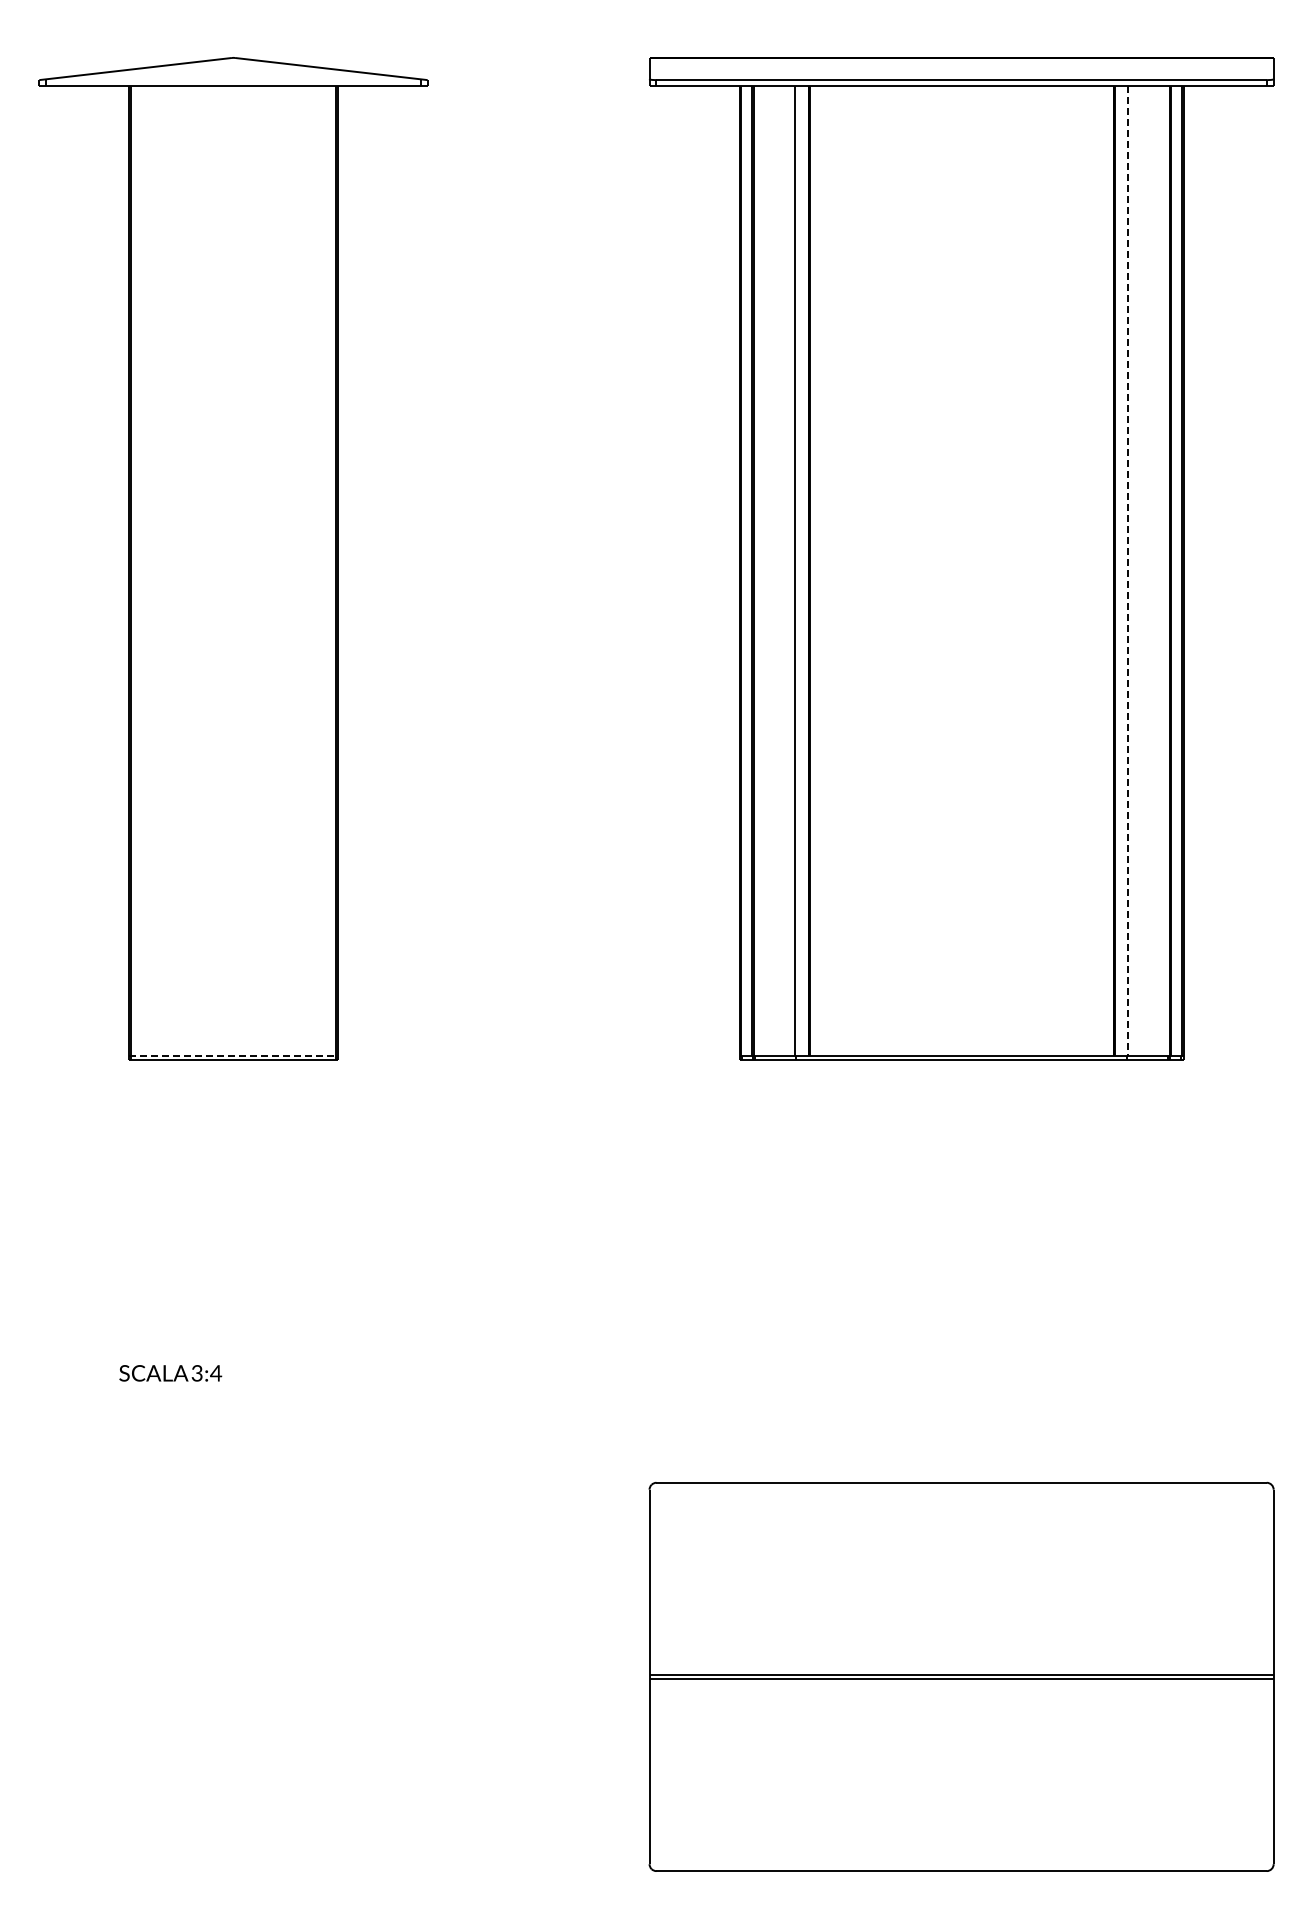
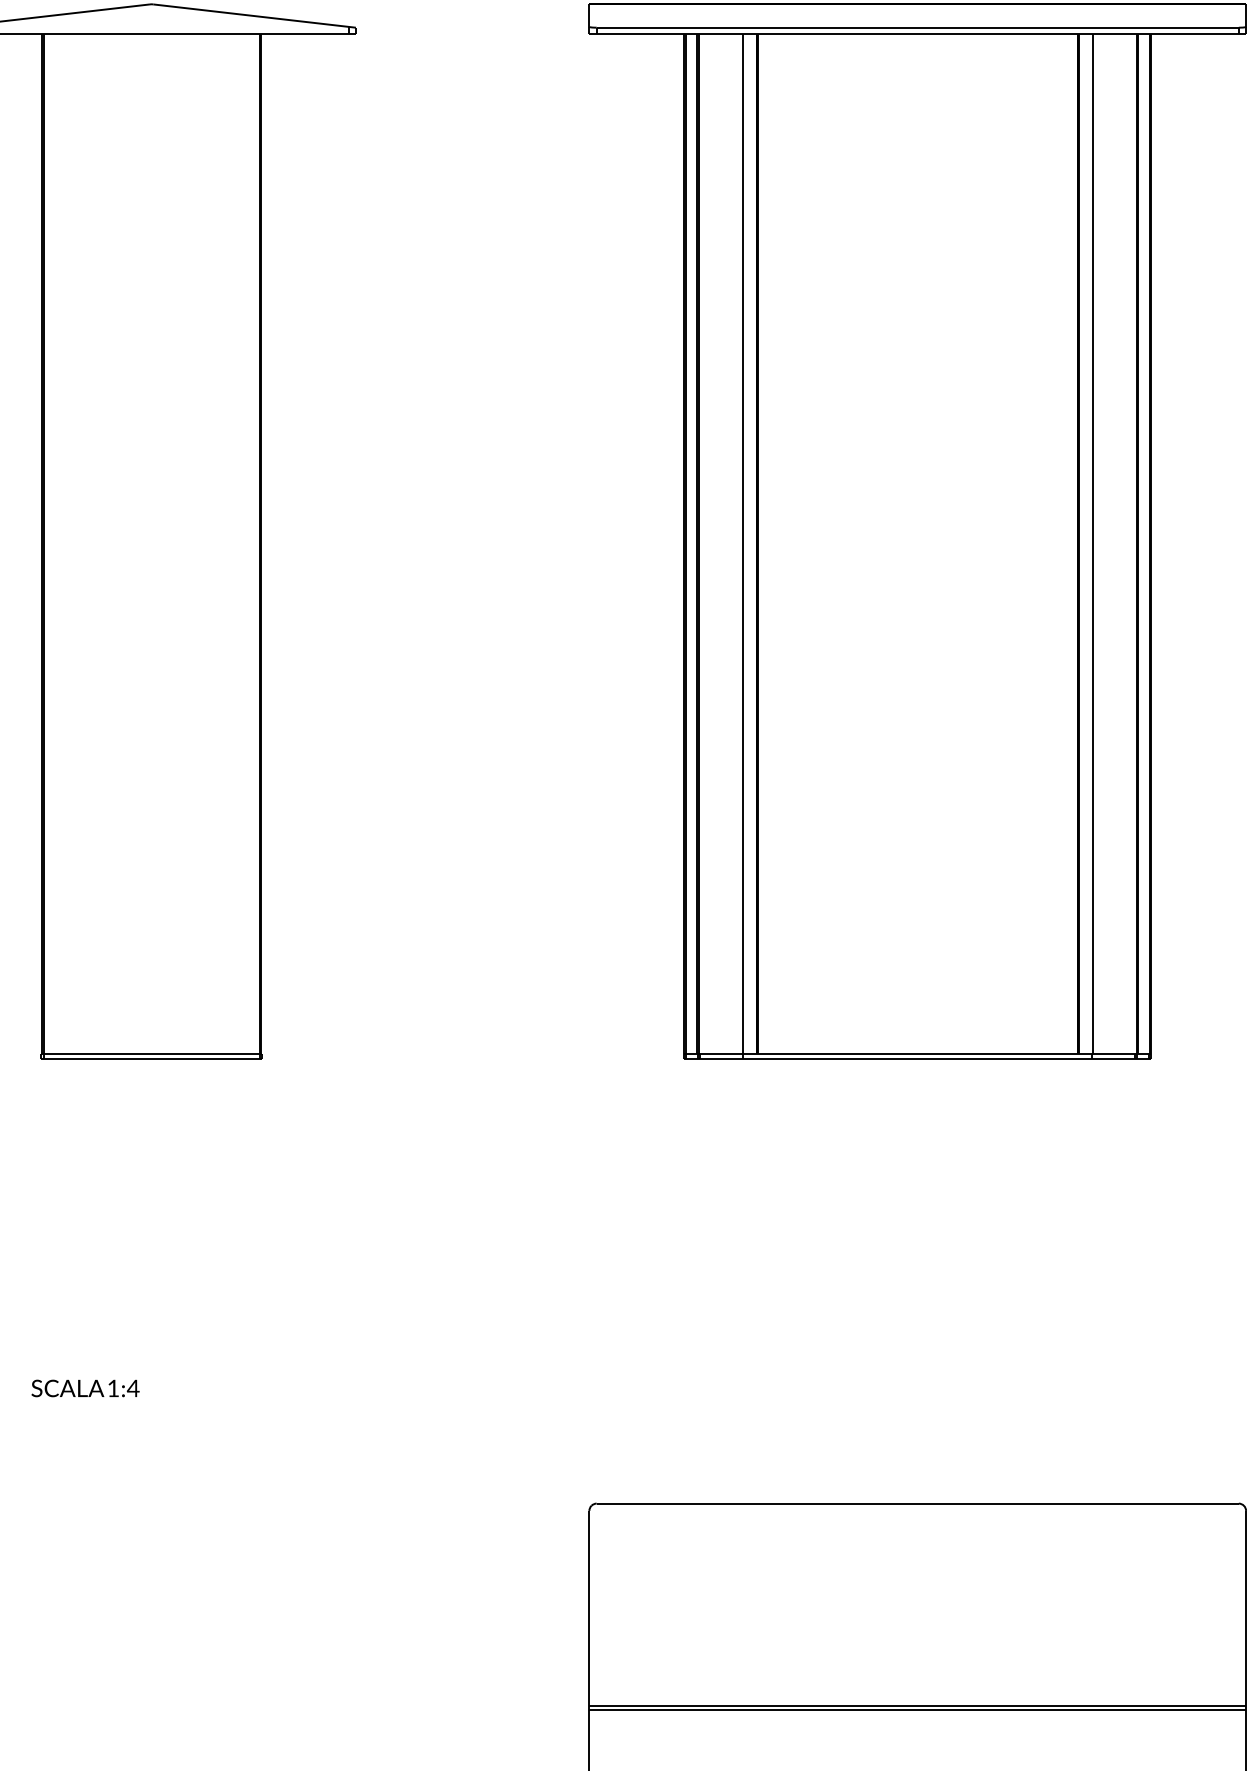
line: (1128, 571) -> (1093, 544), dashed -> solid
line: (233, 1055) -> (151, 1054), dashed -> solid
text: (196, 1373) -> (112, 1388), 3:4 -> 1:4

